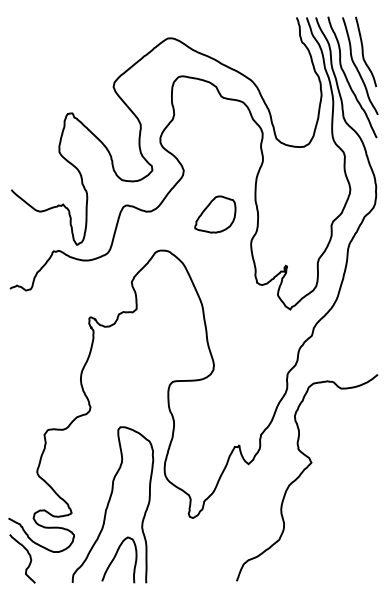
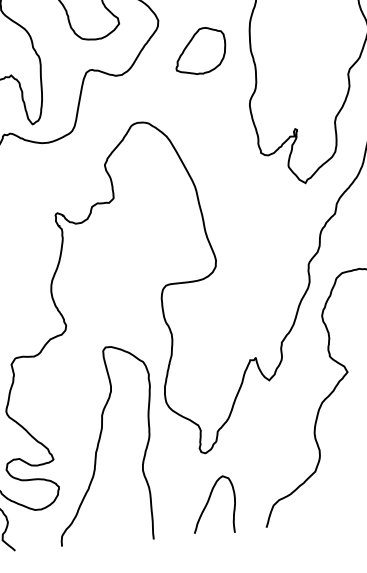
part: (215, 214) -> (200, 51), moved
curve: (115, 557) -> (208, 502), moved

